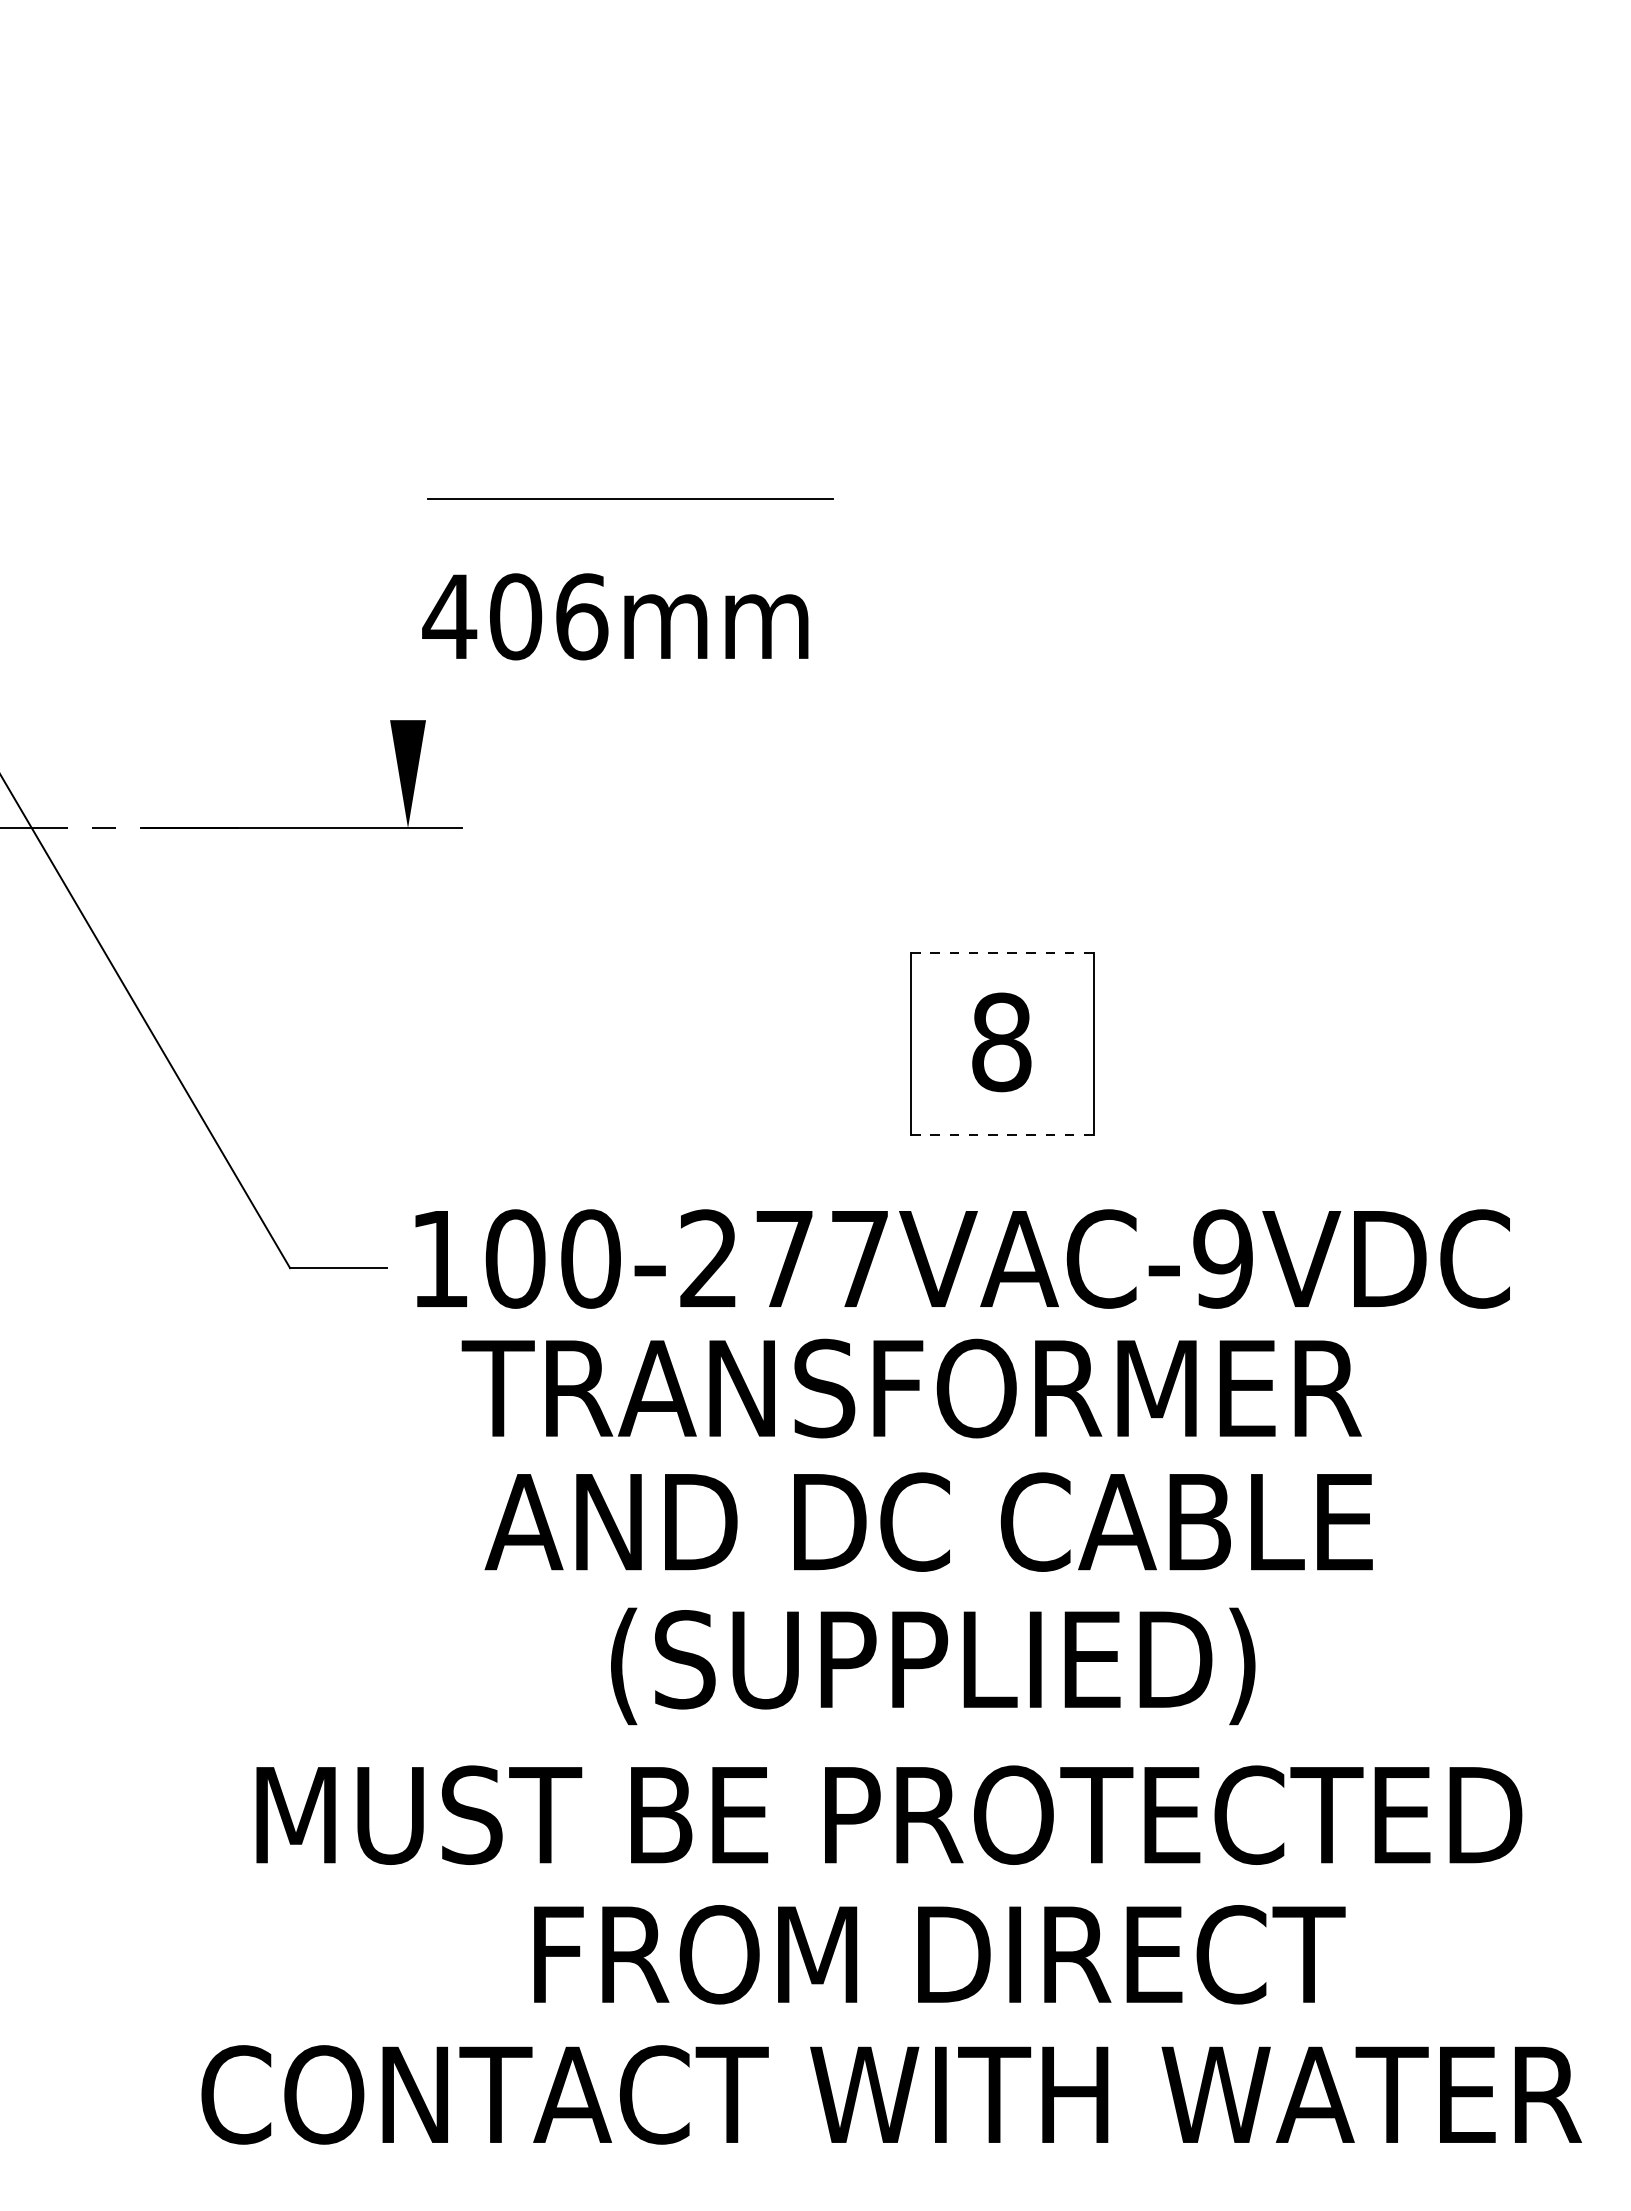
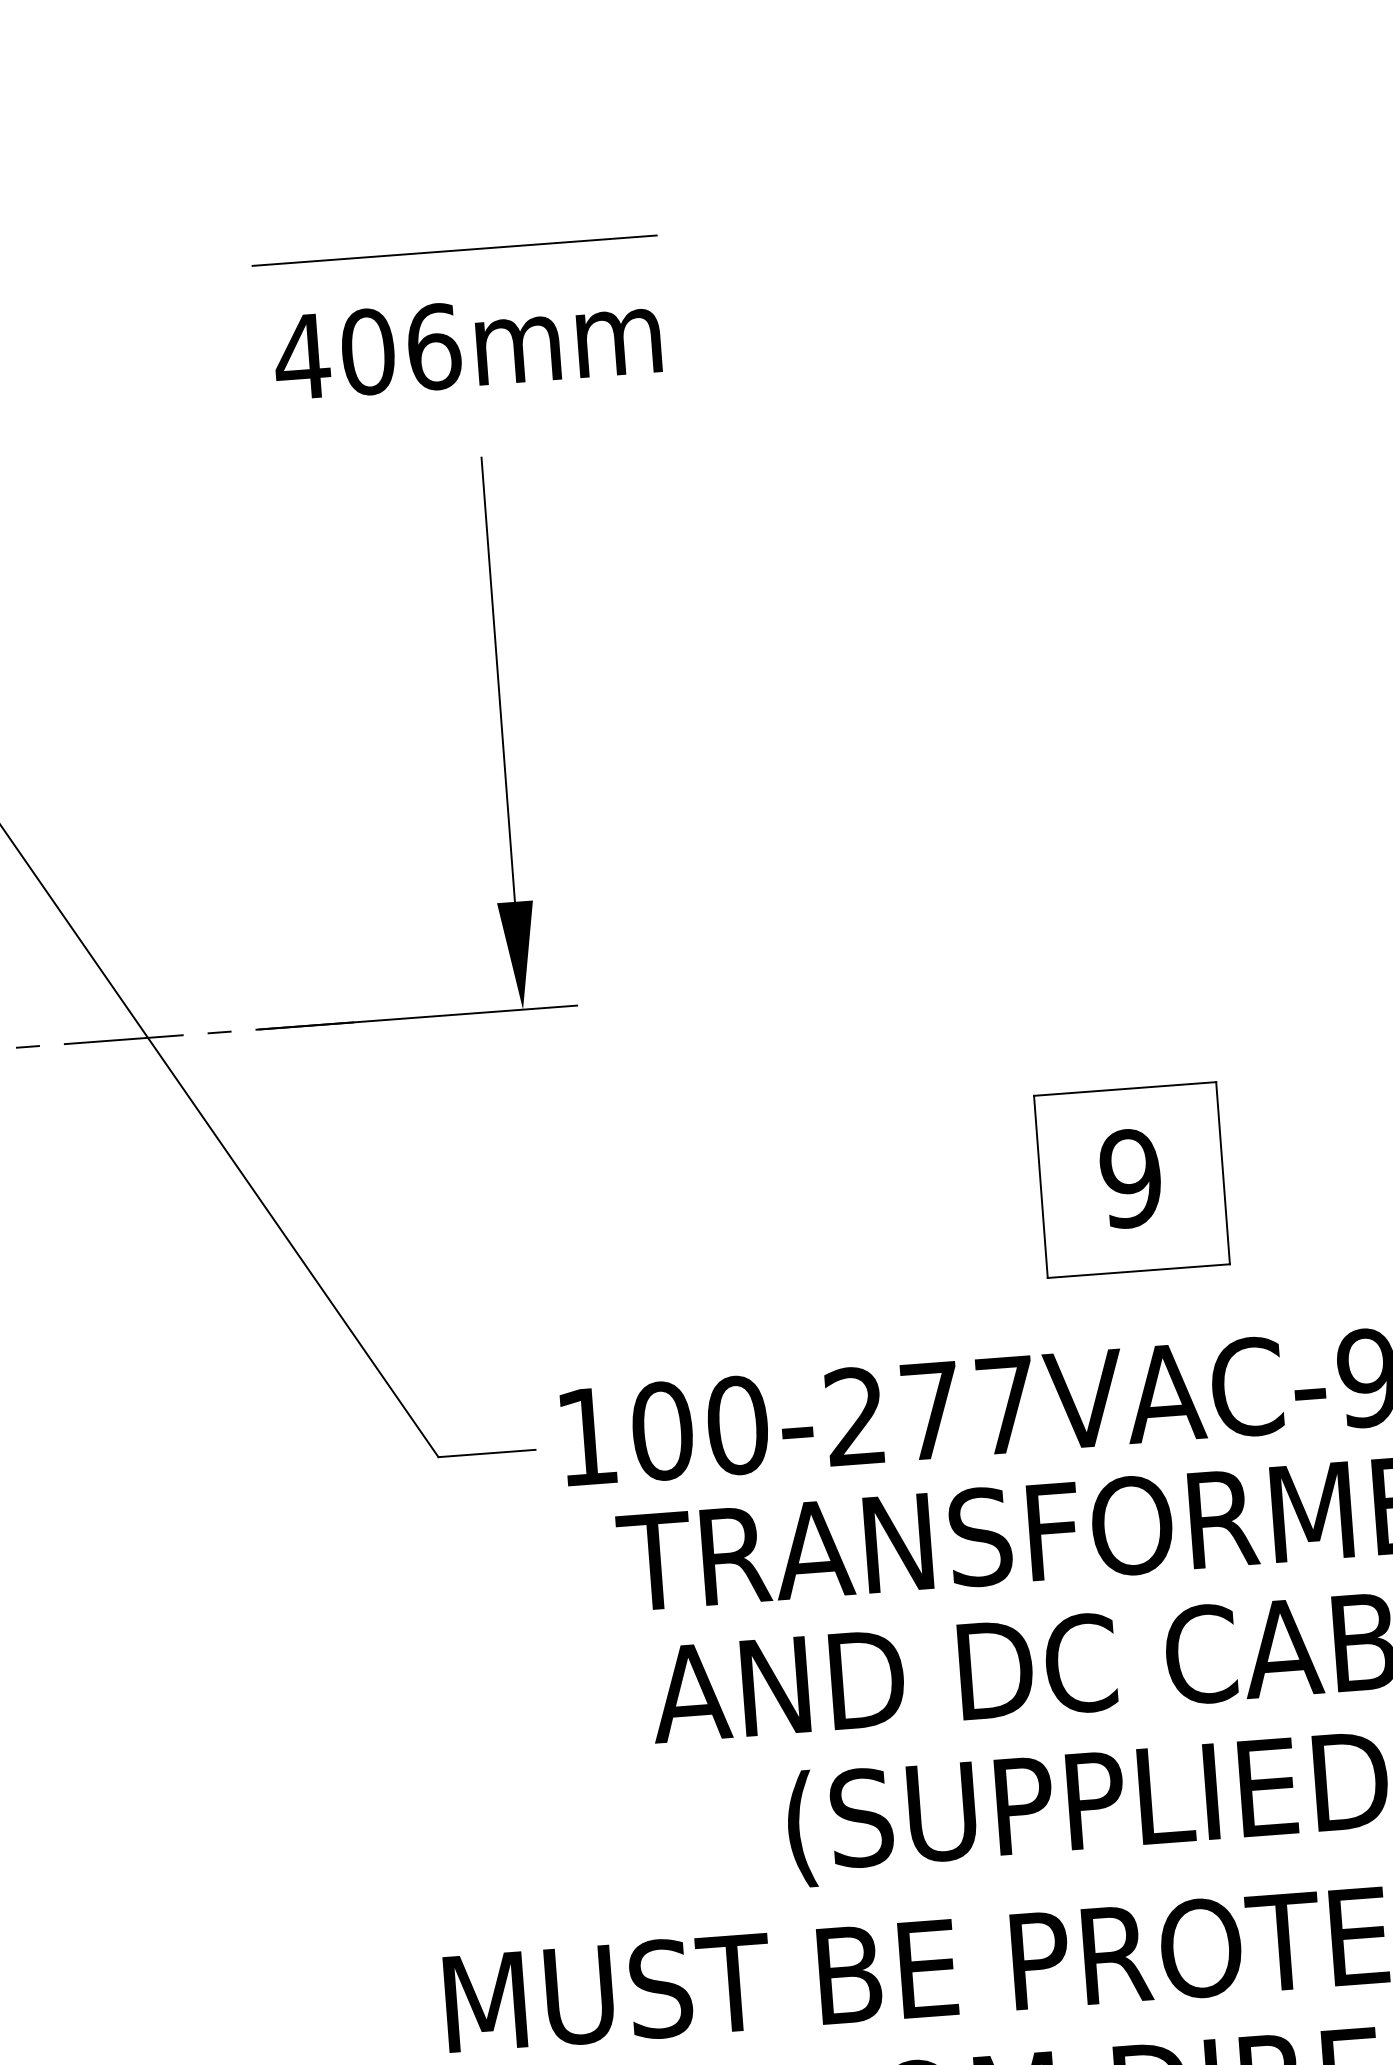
line: (408, 497) -> (498, 679), added
line: (630, 498) -> (454, 249), moved
text: (615, 616) -> (467, 344), moved
line: (1002, 952) -> (1125, 1088), dashed -> solid
text: (1001, 1042) -> (1130, 1178), 8 -> 9
line: (1002, 1135) -> (1138, 1271), dashed -> solid

